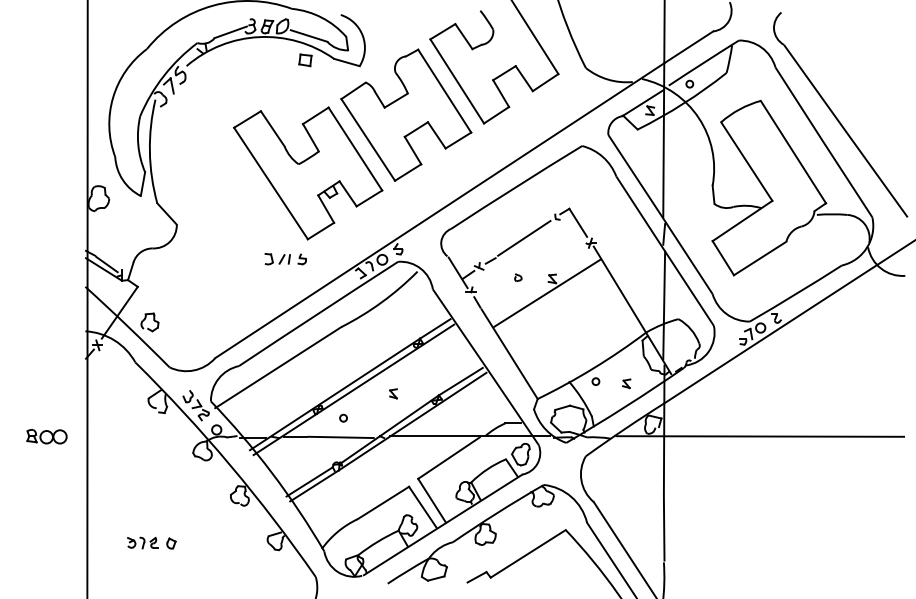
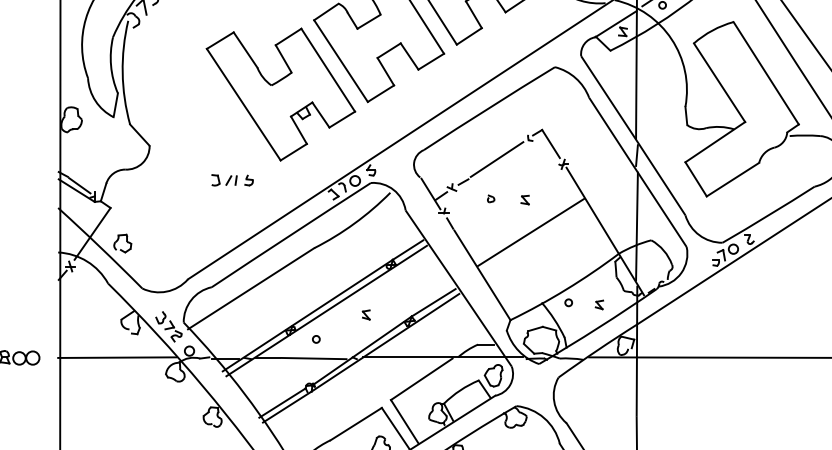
part: (285, 259) -> (232, 180), moved
line: (547, 292) -> (531, 231), moved
line: (144, 436) -> (117, 357), added

